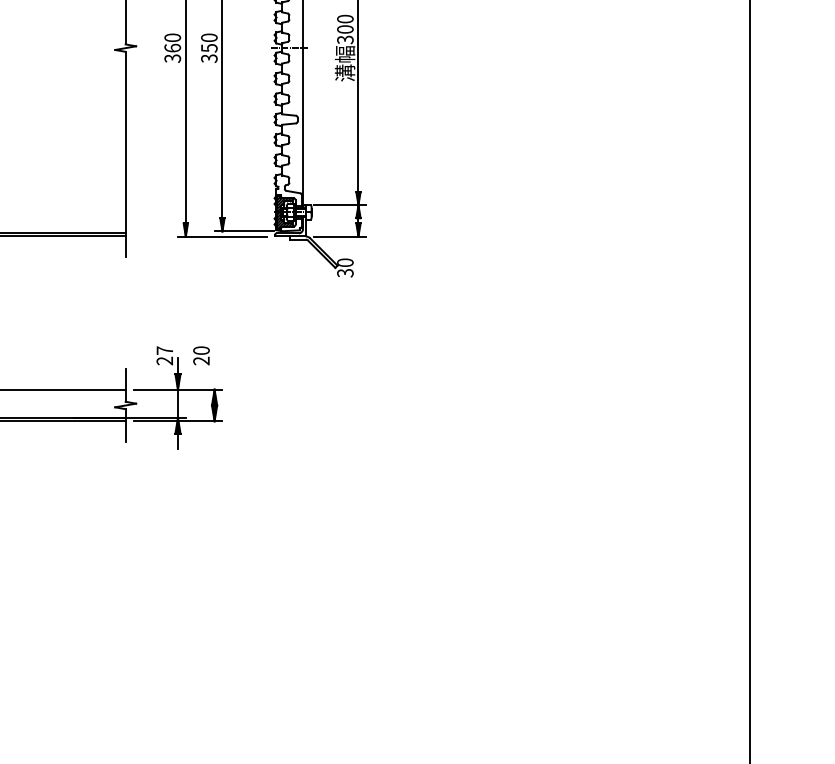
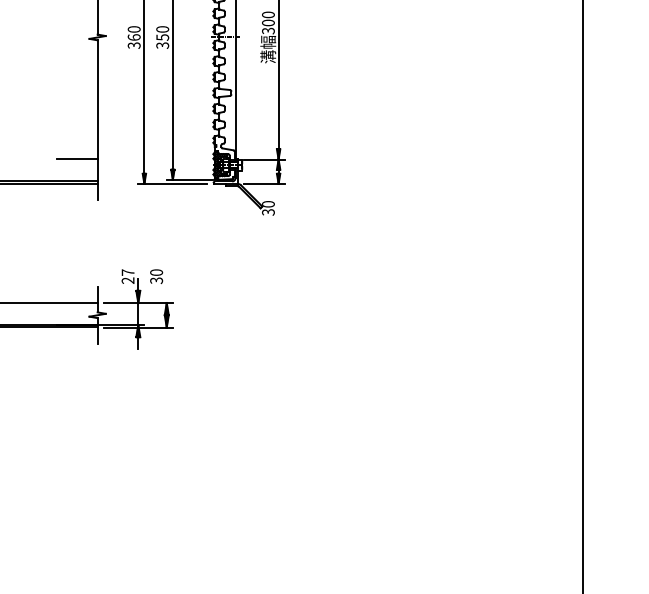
line: (98, 205) -> (76, 159), added
text: (202, 360) -> (157, 280), 20 -> 30

